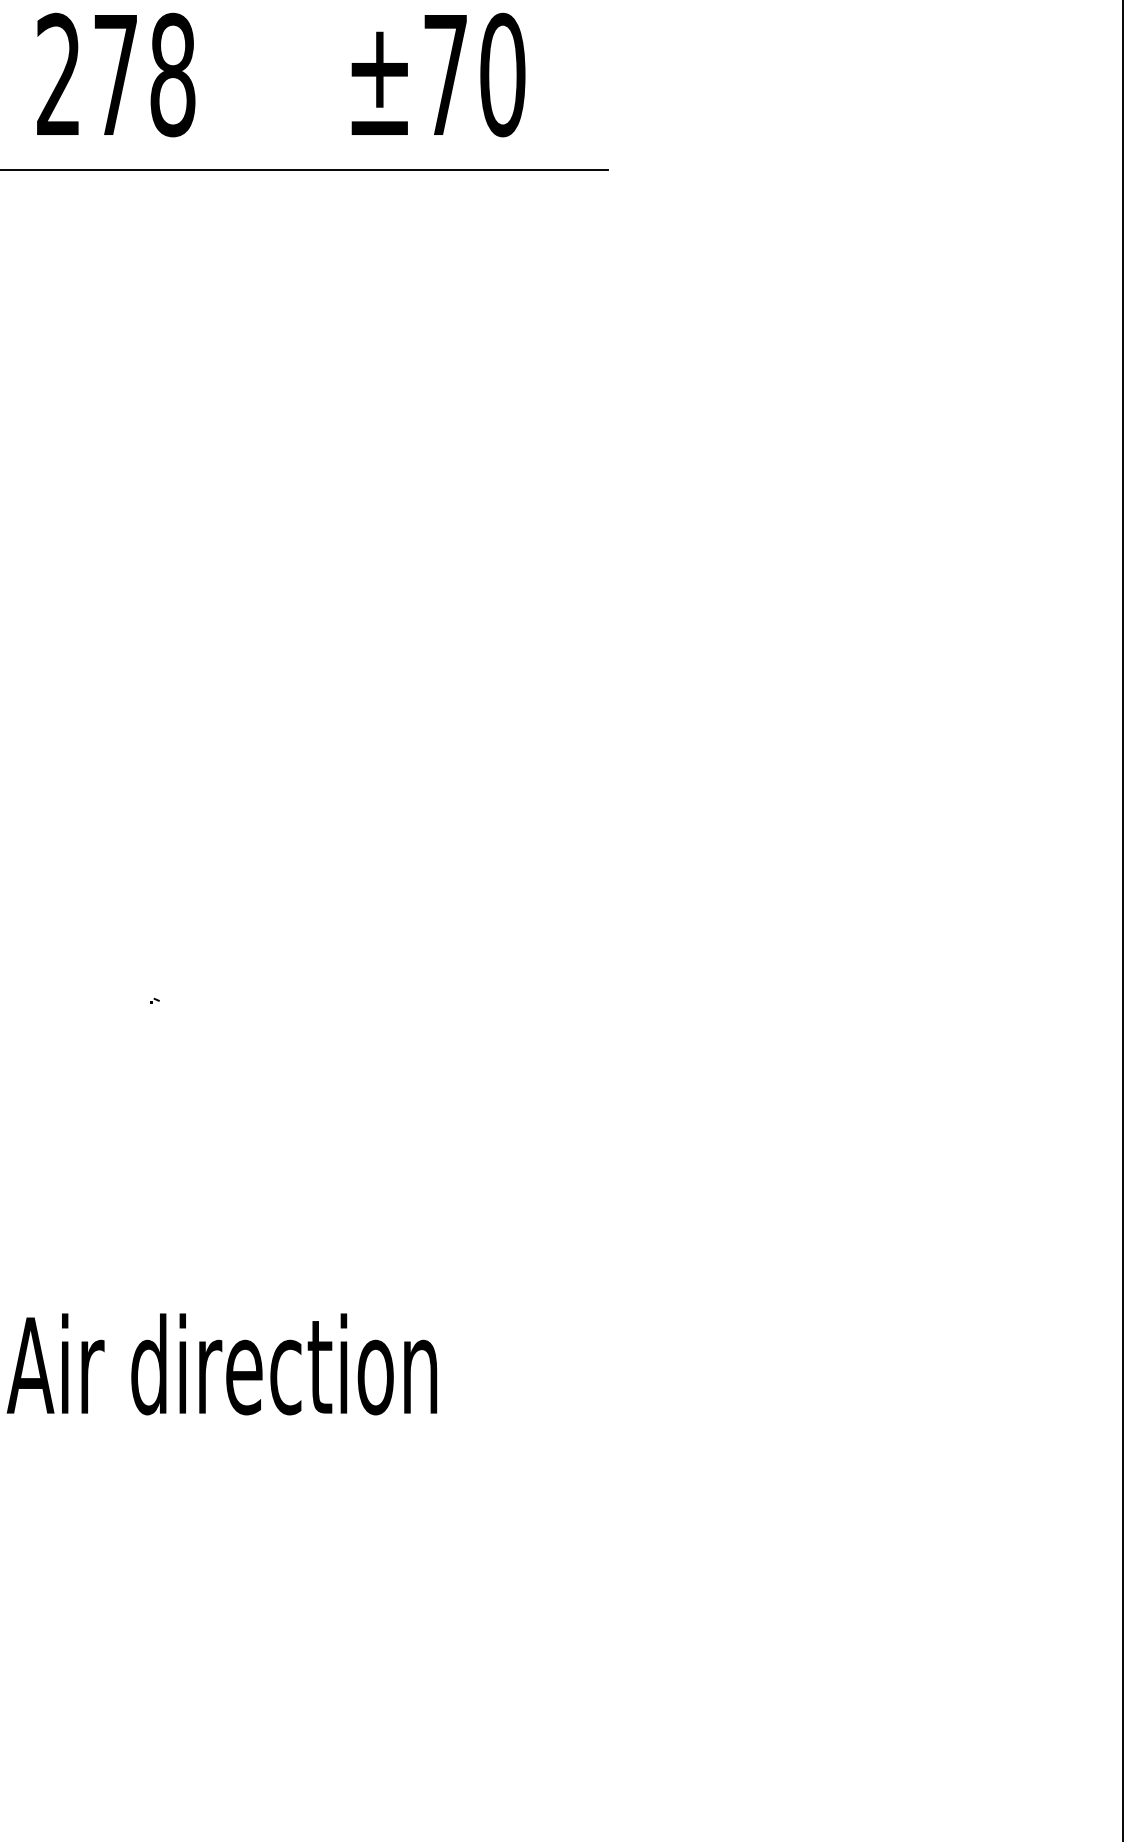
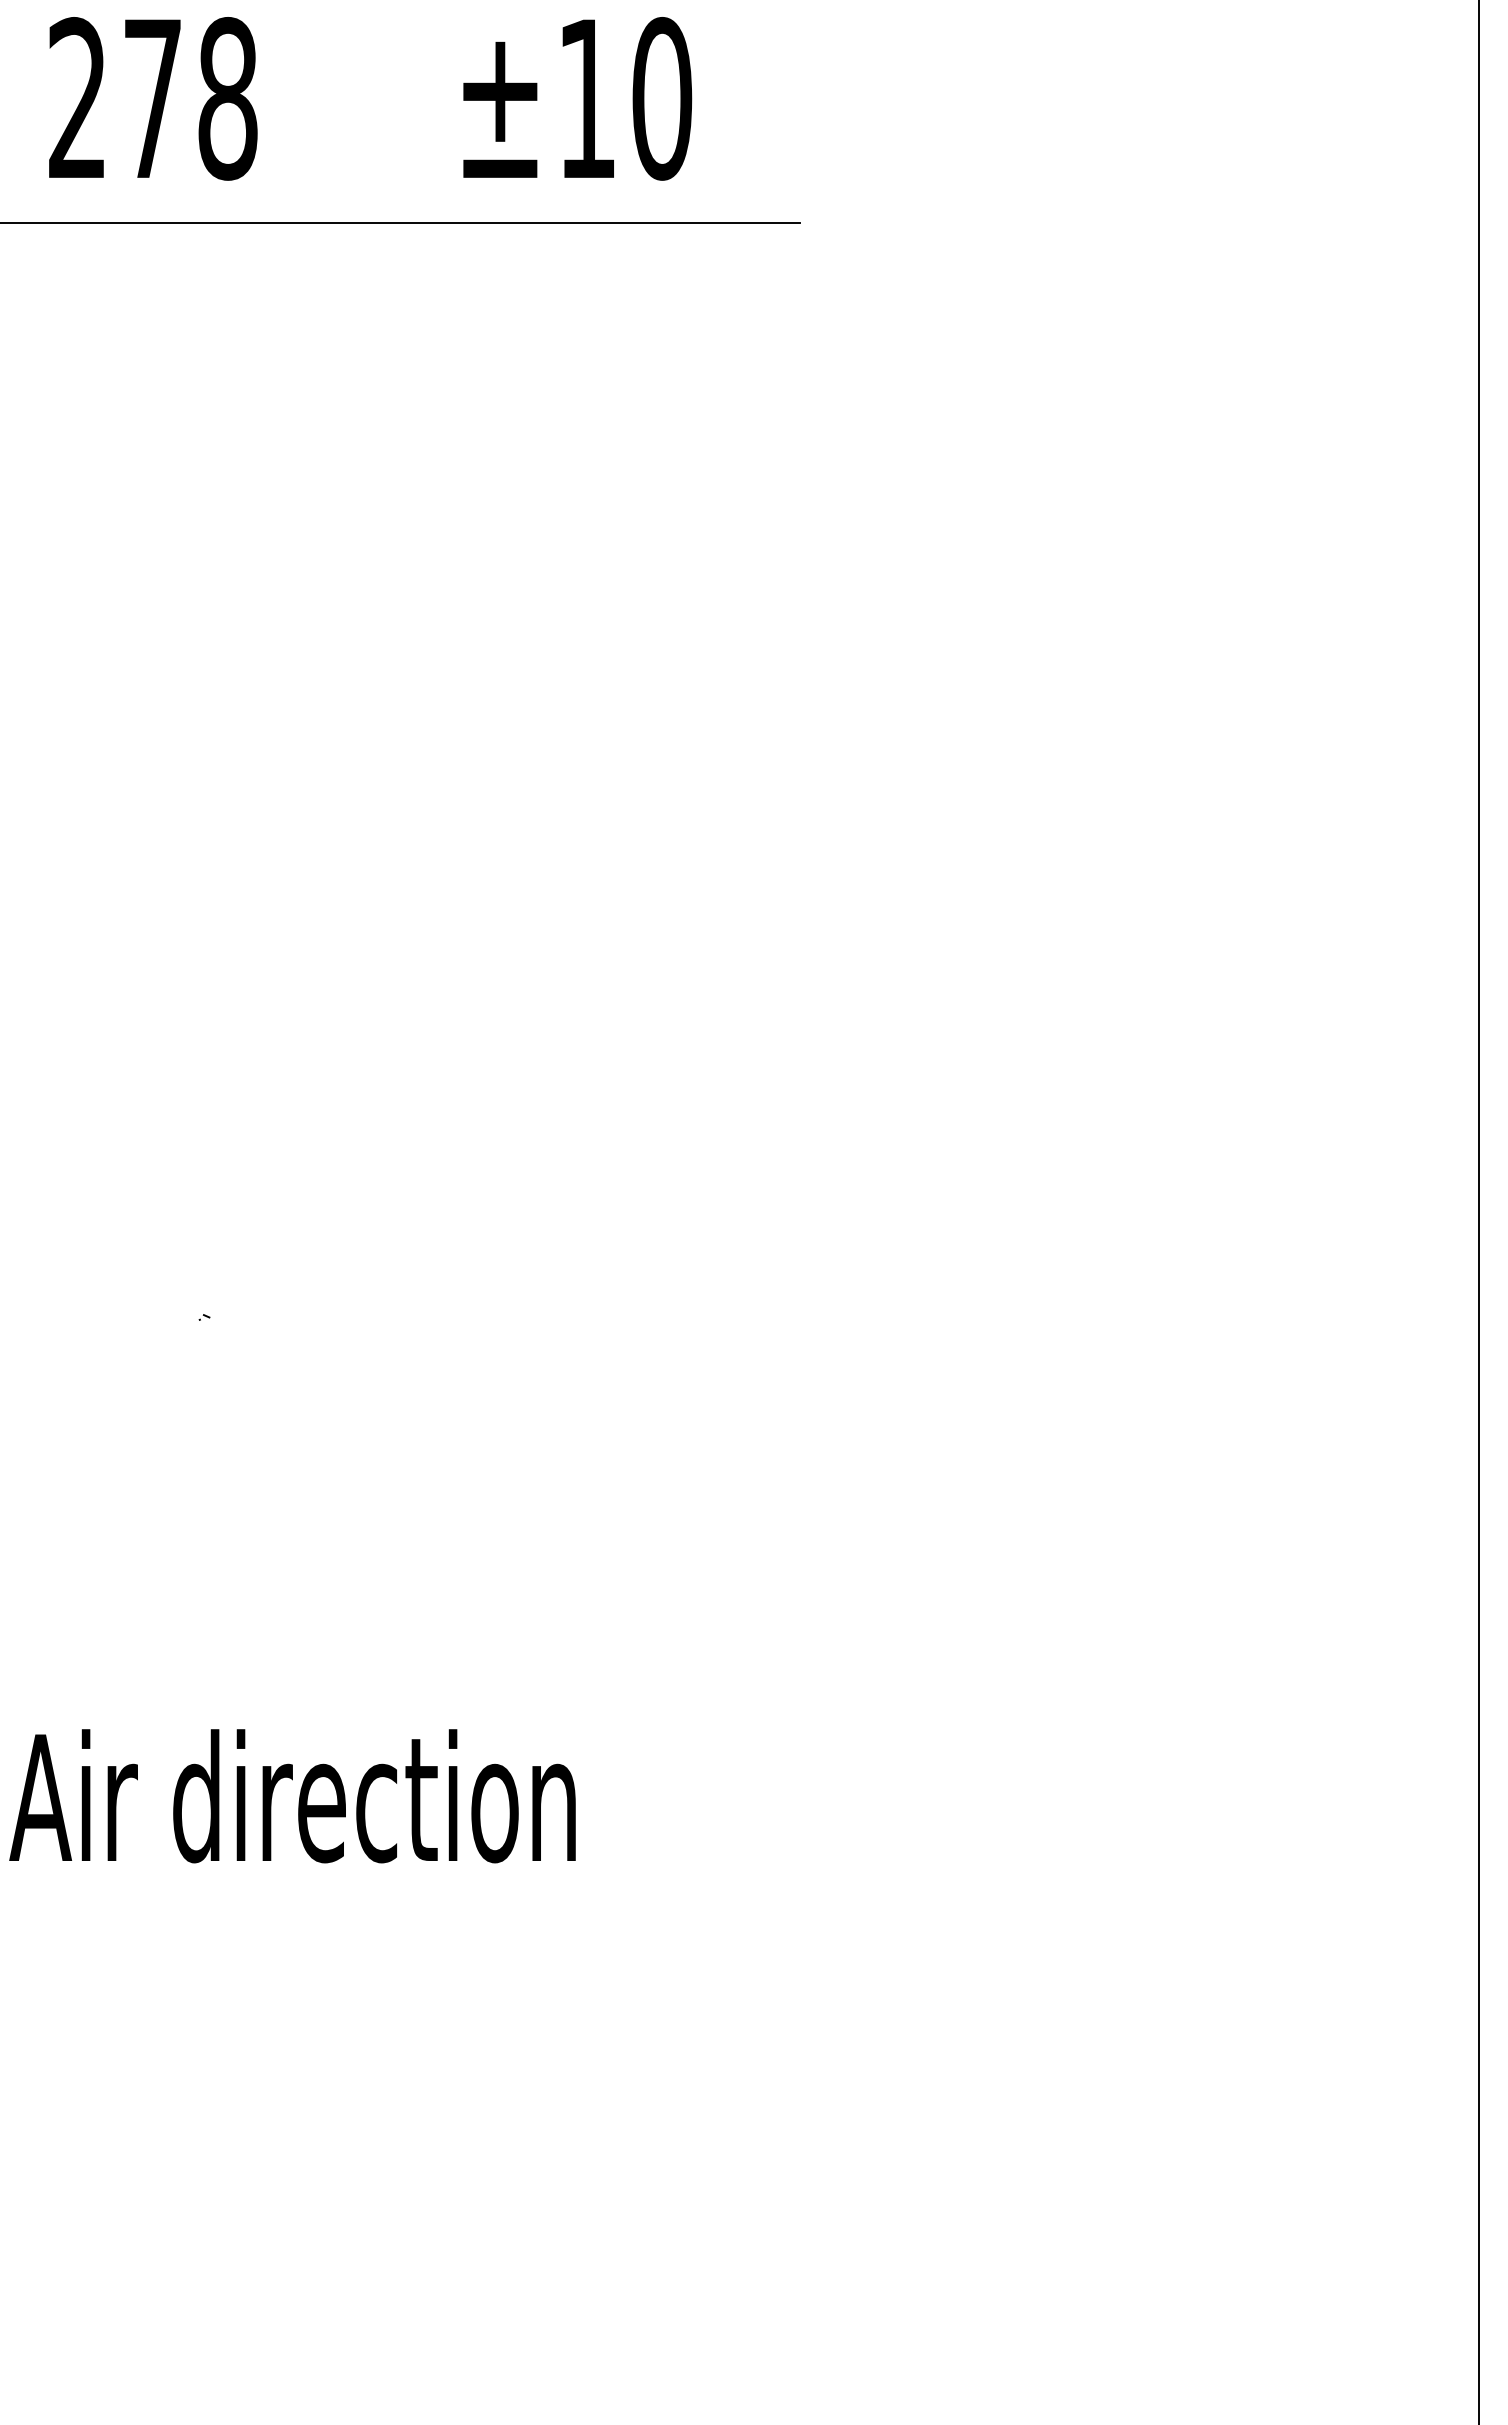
text: (445, 74) -> (586, 98), ±70 -> ±10

